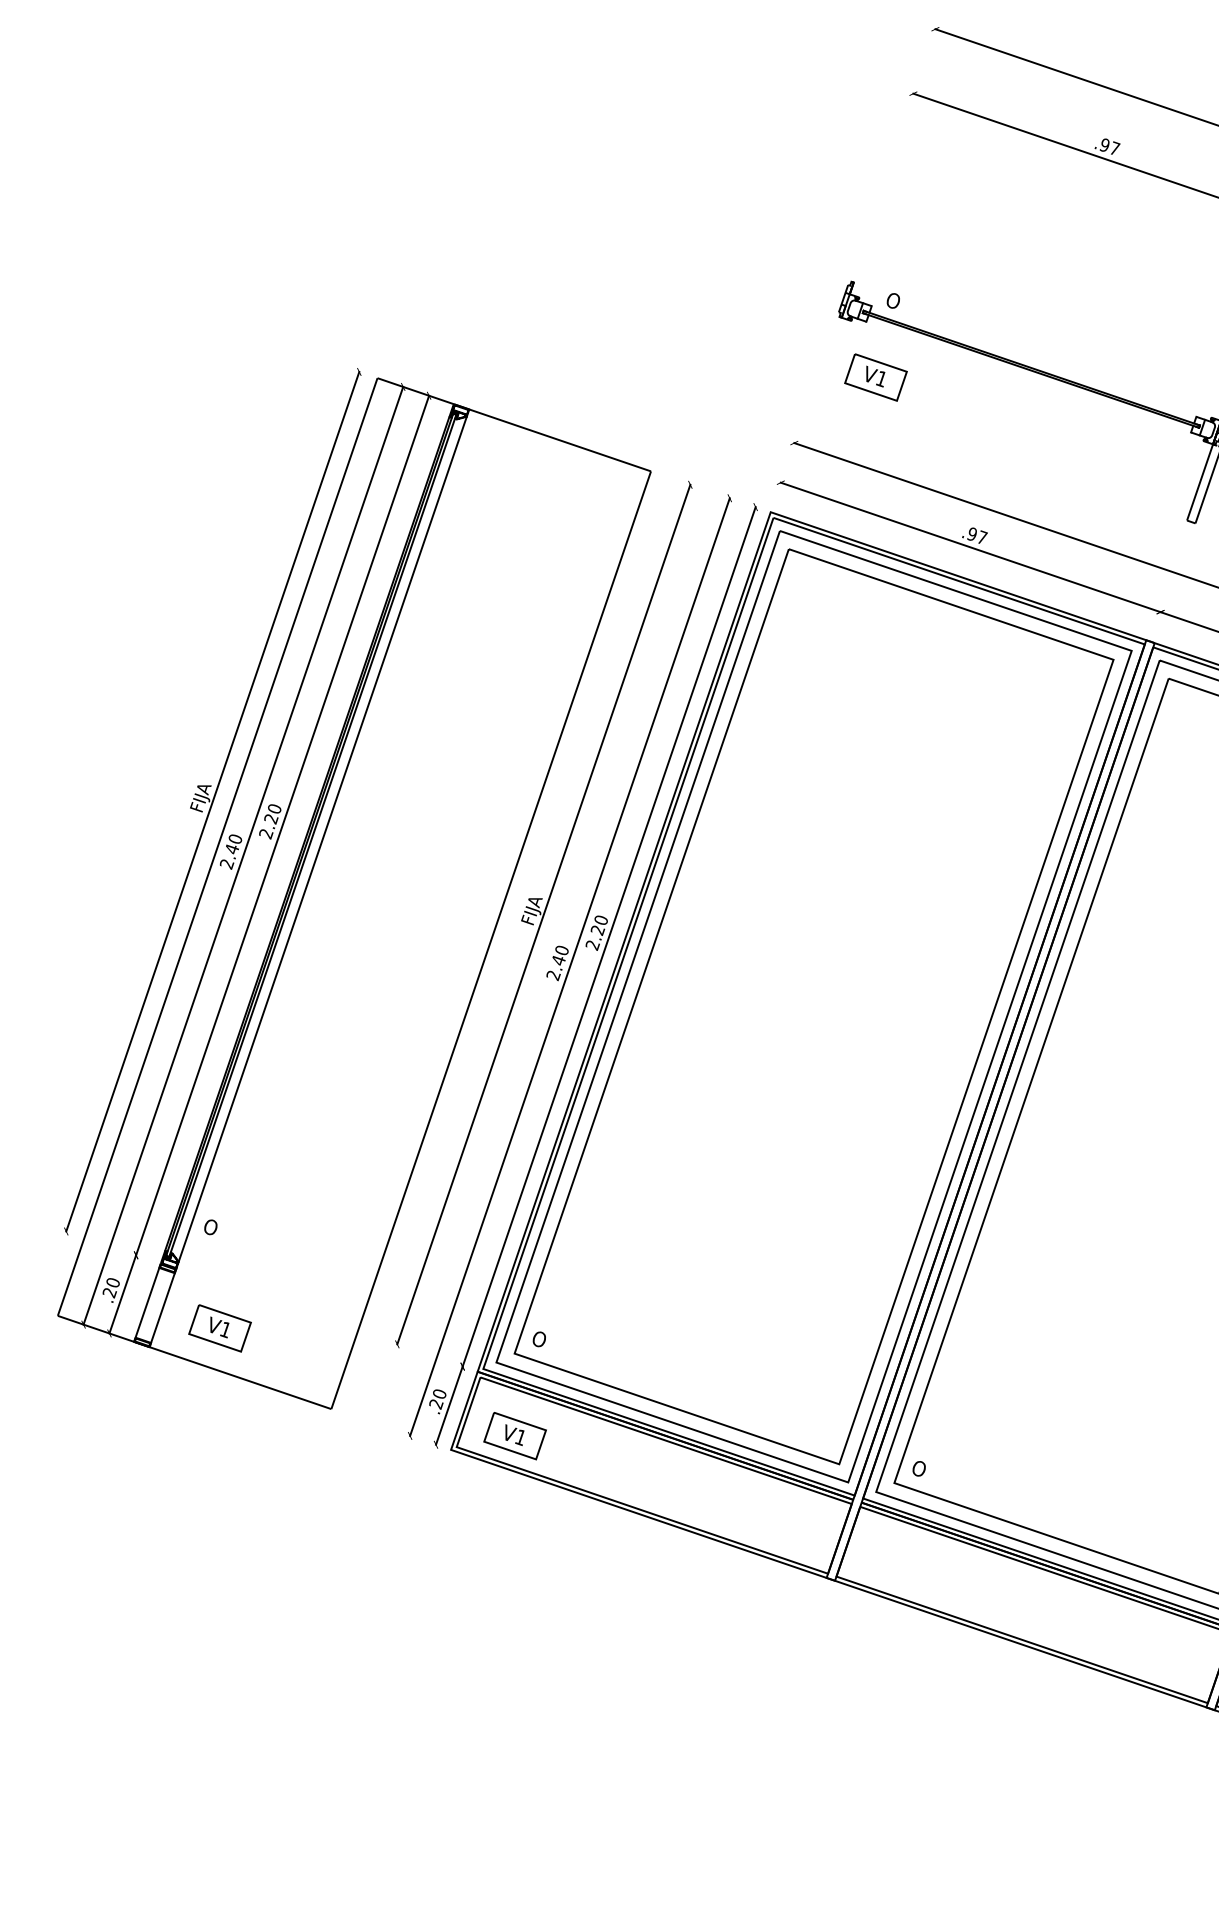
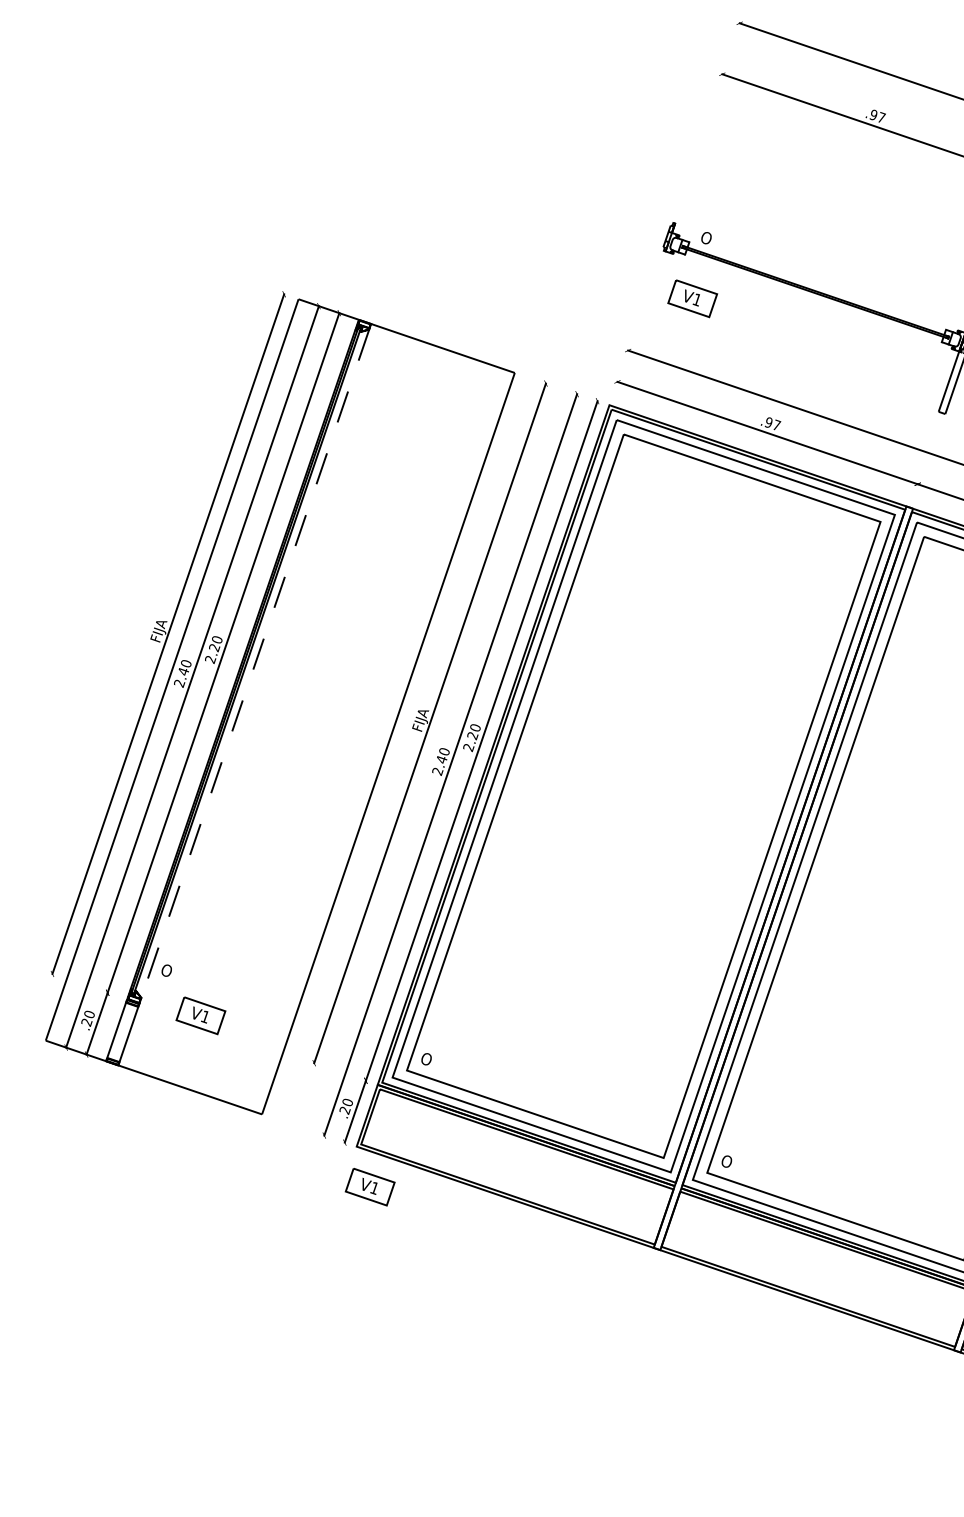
line: (322, 839) -> (255, 664), solid -> dashed
part: (219, 1328) -> (200, 1015), moved
part: (514, 1436) -> (369, 1187), moved

